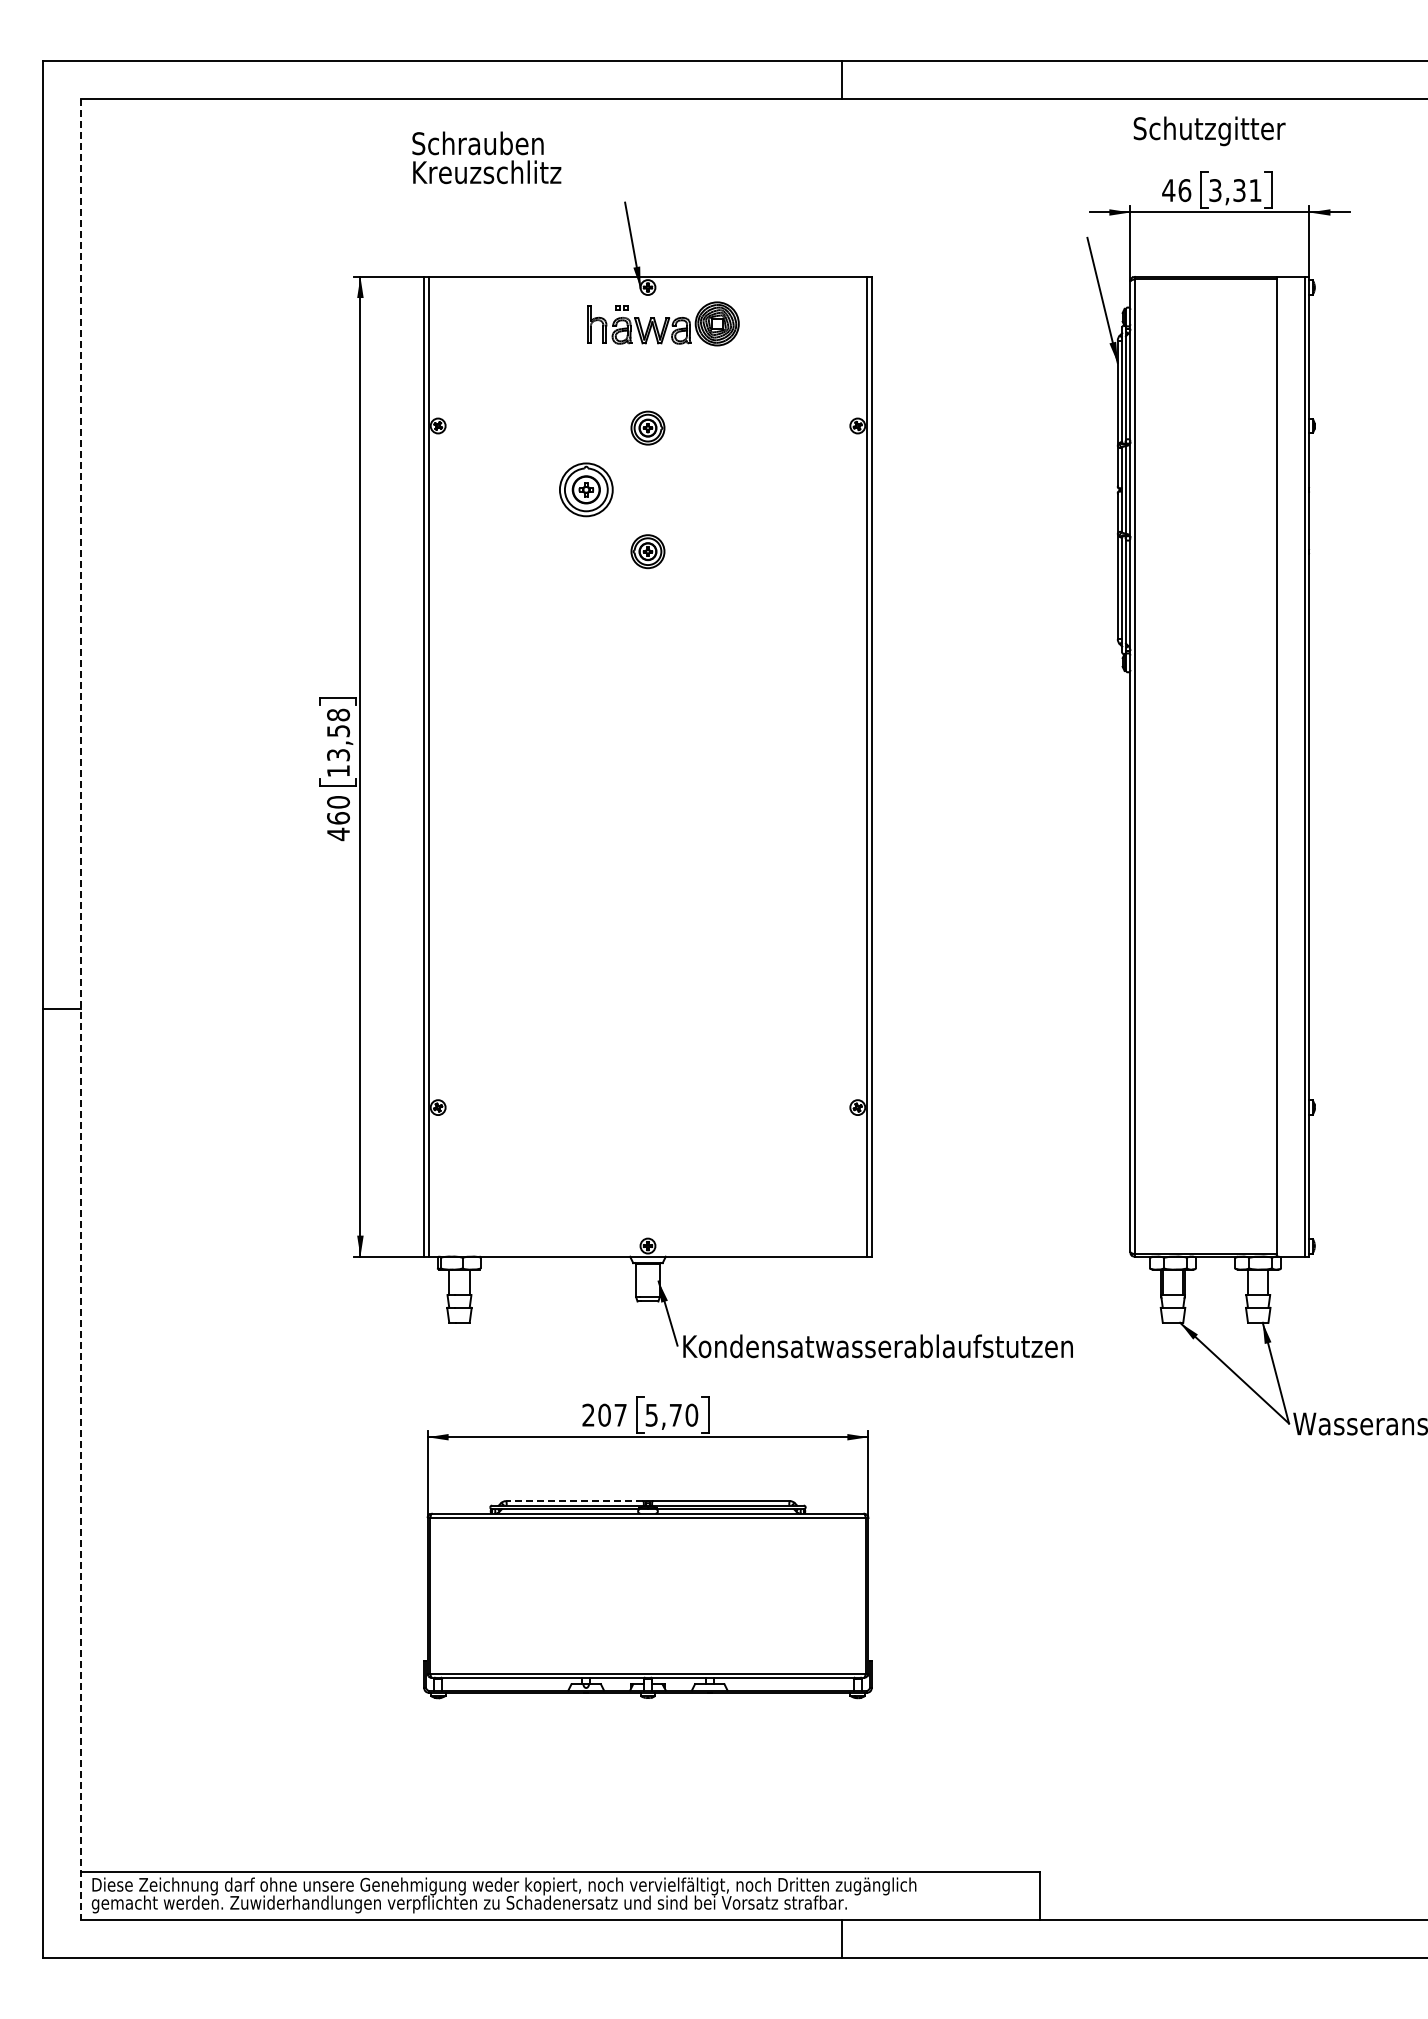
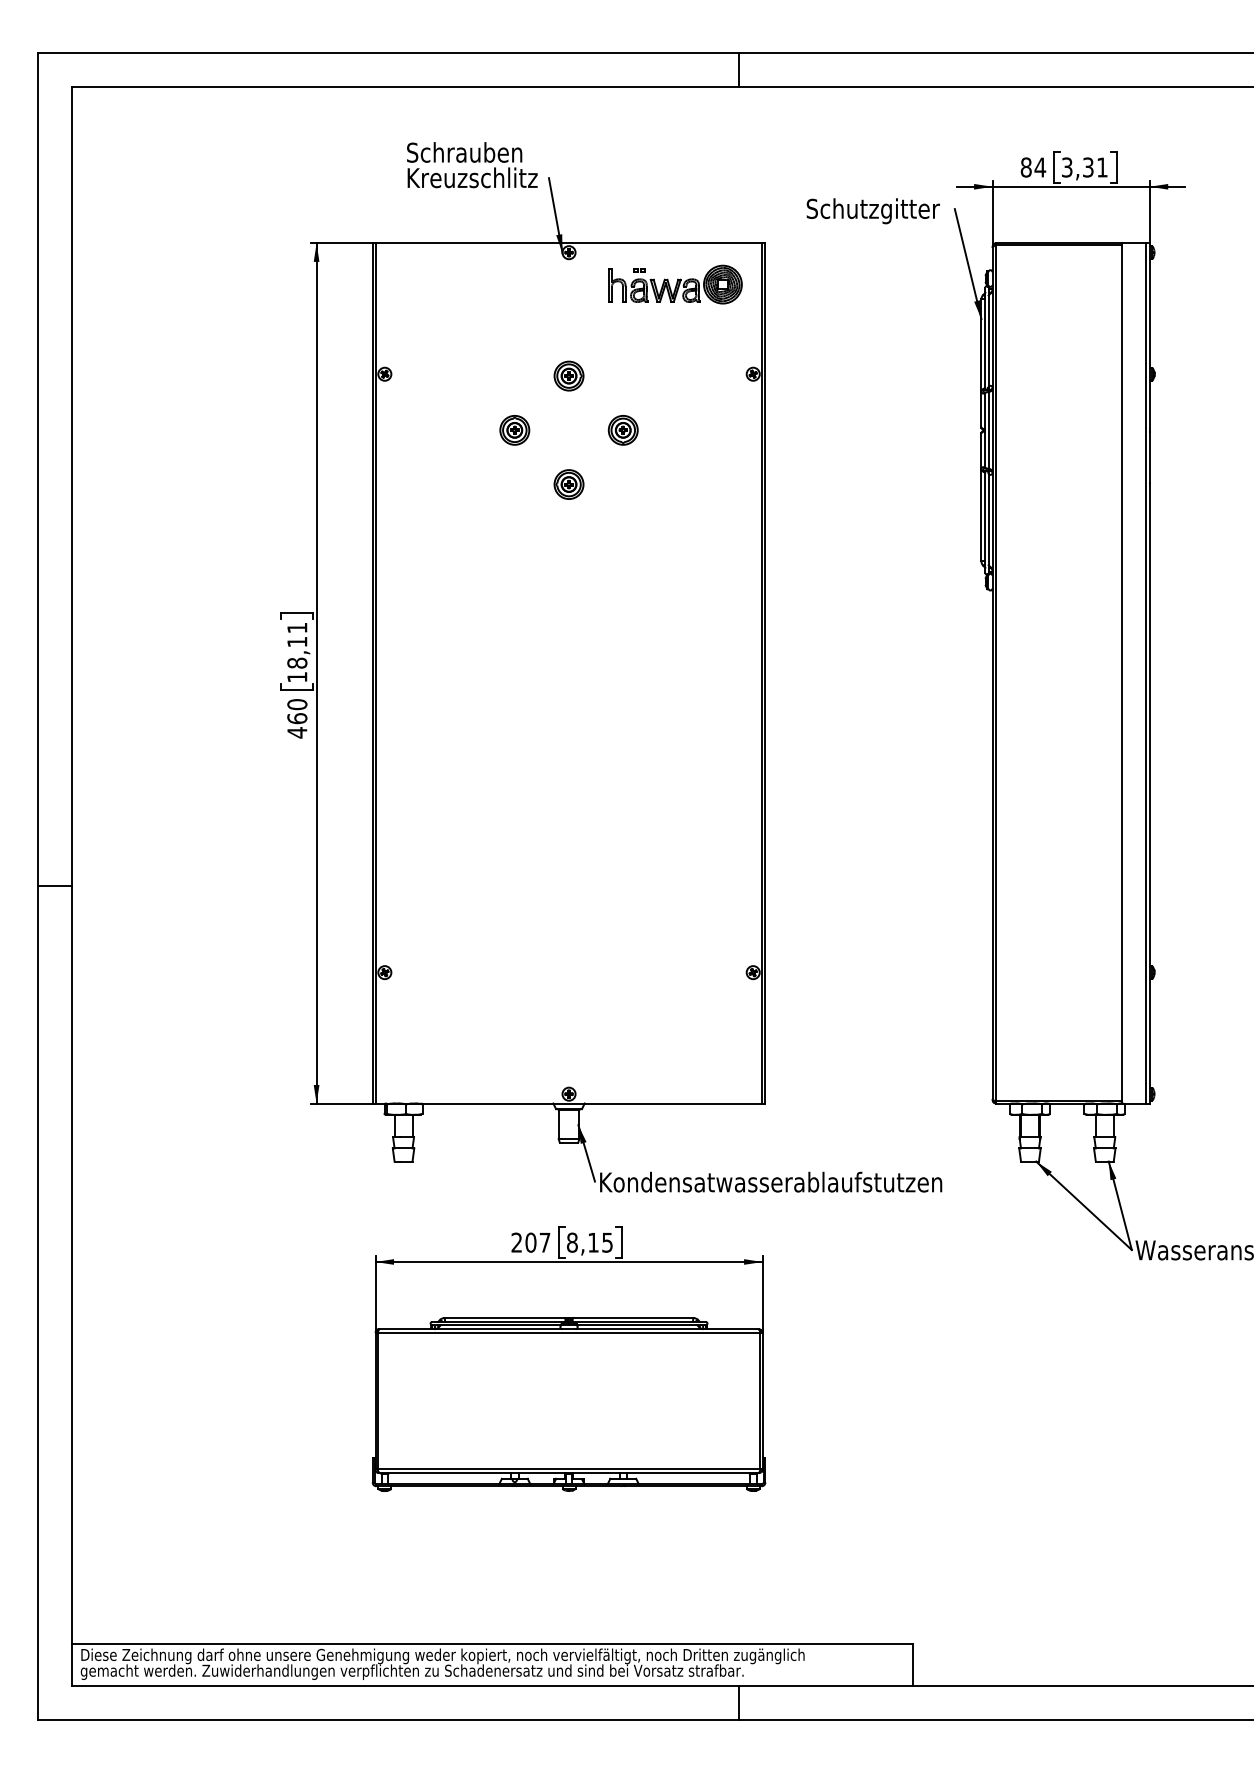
text: (1209, 131) -> (873, 211), moved
text: (486, 157) -> (472, 164), moved
text: (1176, 190) -> (1033, 167), 46 -> 84
part: (663, 323) -> (675, 284), moved
part: (585, 489) -> (514, 429), size x0.62
part: (709, 489) -> (623, 429), added
text: (338, 734) -> (297, 645), 13,58 -> 18,11
line: (81, 1009) -> (71, 886), dashed -> solid
text: (671, 1414) -> (589, 1242), 5,70 -> 8,15
line: (574, 1501) -> (504, 1318), dashed -> solid

